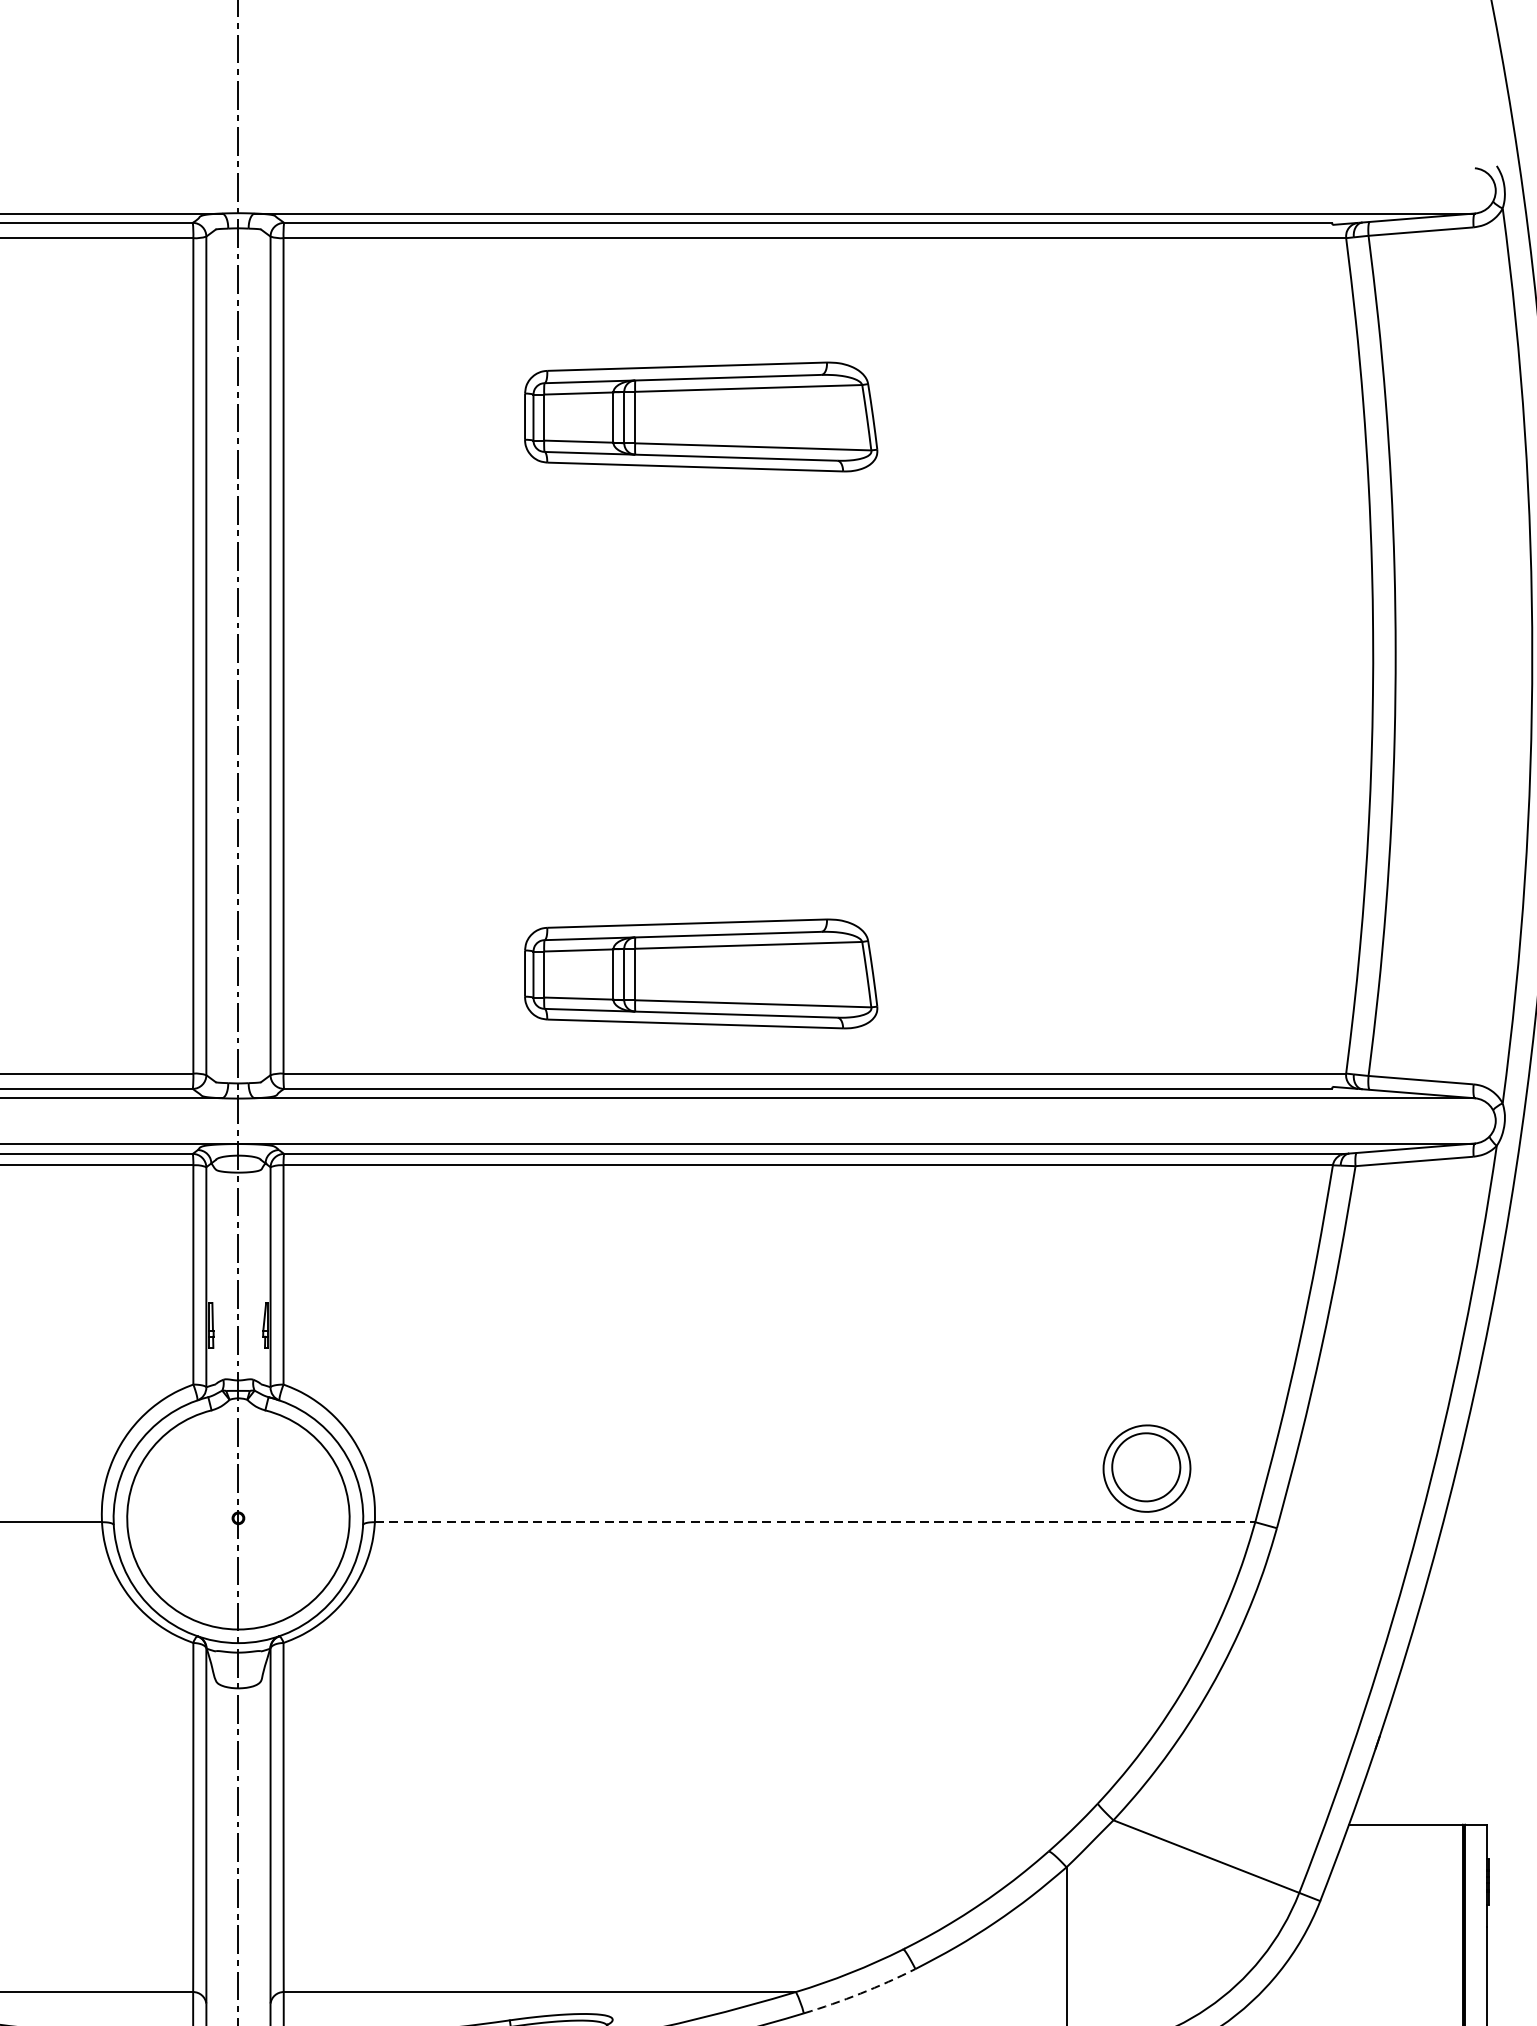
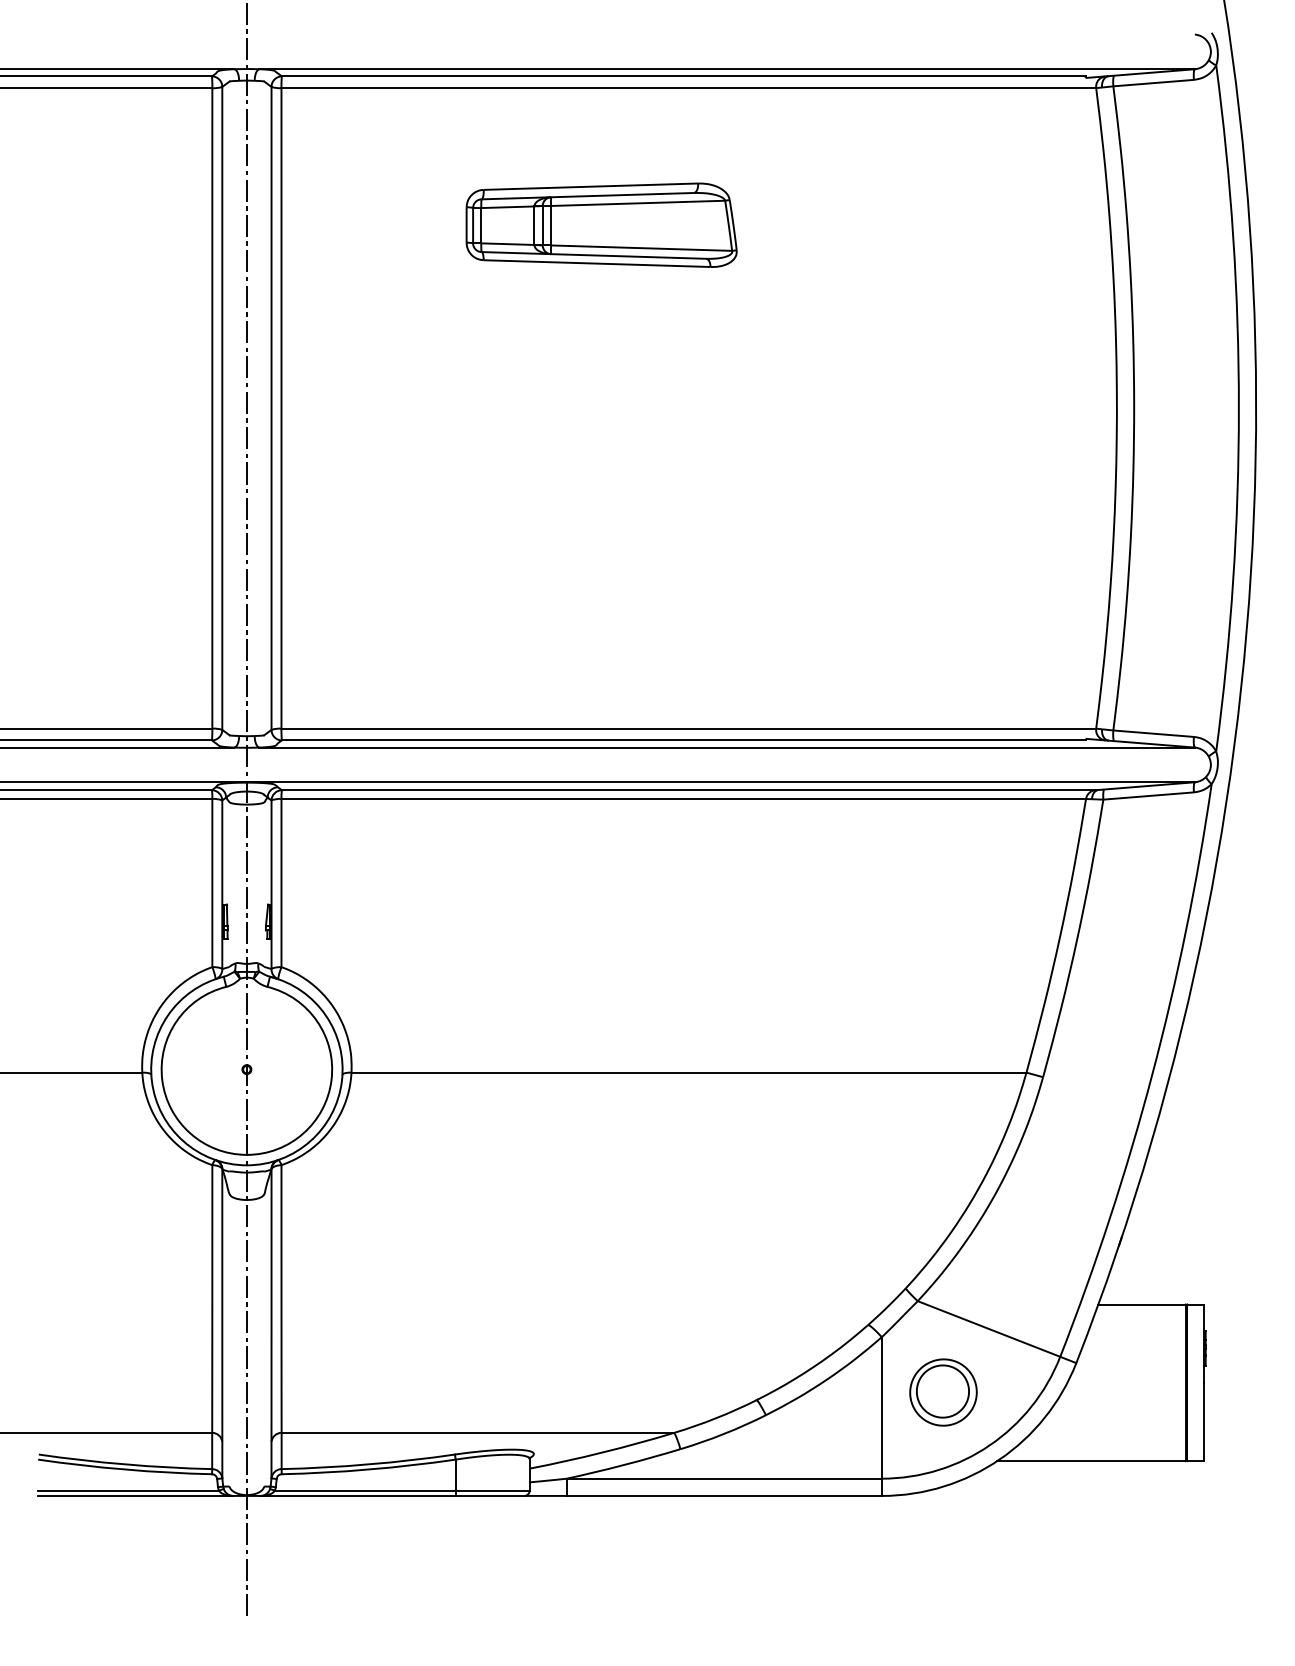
part: (700, 972) -> (601, 651), removed
part: (1147, 1468) -> (943, 1392), moved
line: (815, 1522) -> (689, 1072), dashed -> solid
arc: (860, 1994) -> (723, 1434), dashed -> solid

